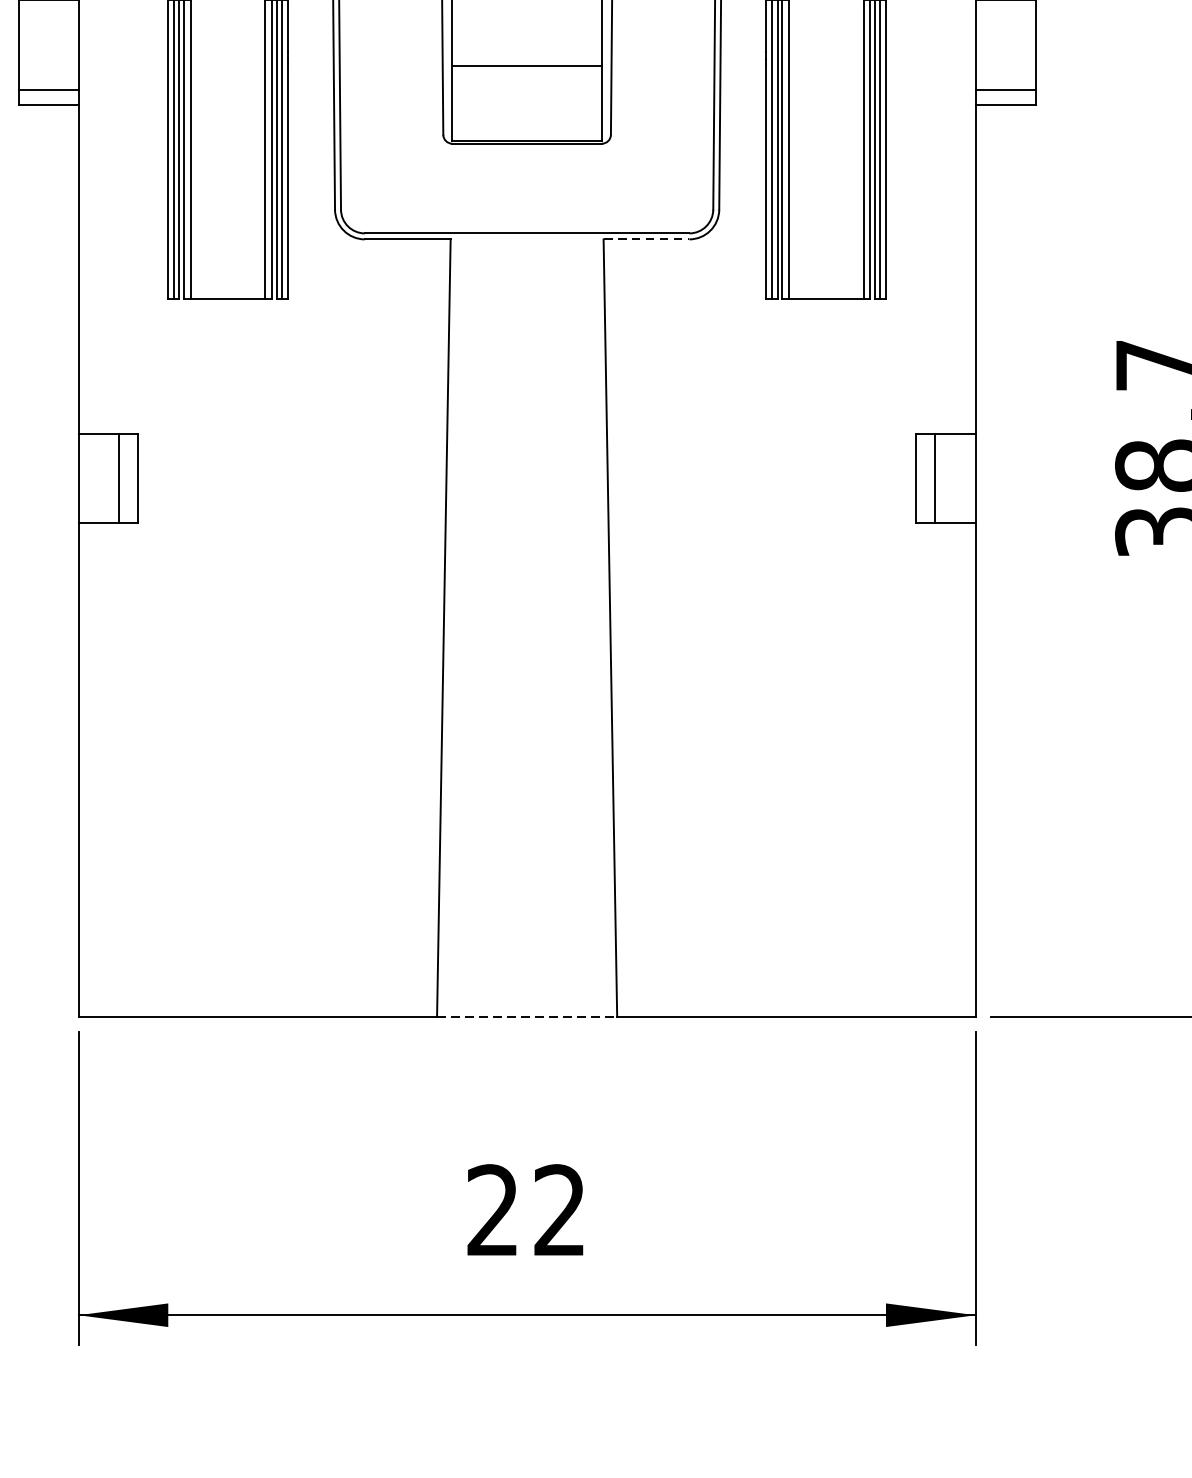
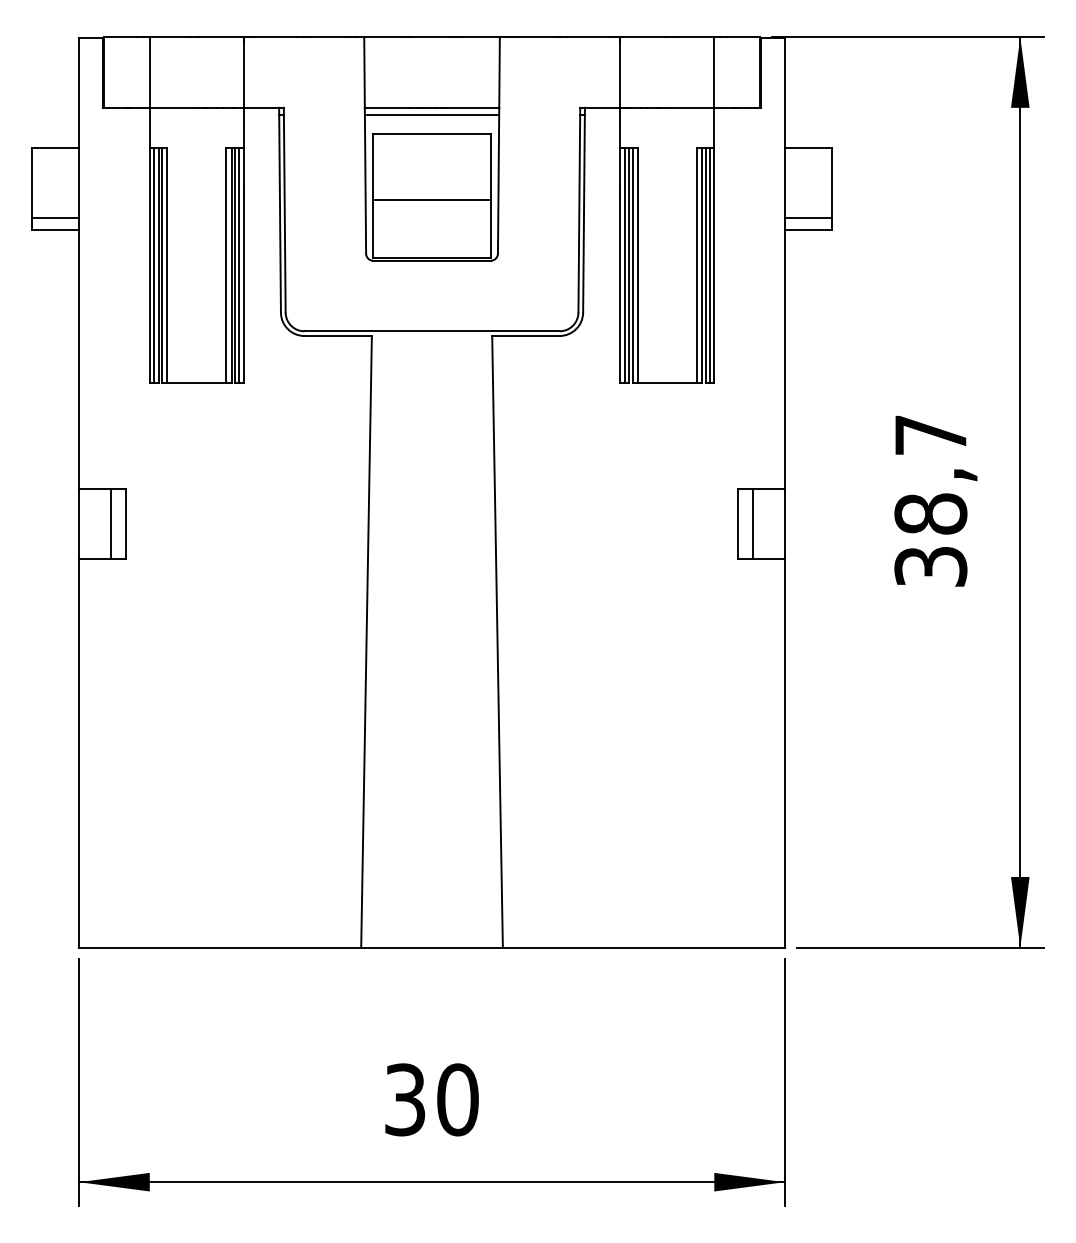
line: (645, 240) -> (525, 336), dashed -> solid
line: (527, 1016) -> (432, 947), dashed -> solid
text: (526, 1210) -> (431, 1099), 22 -> 30

